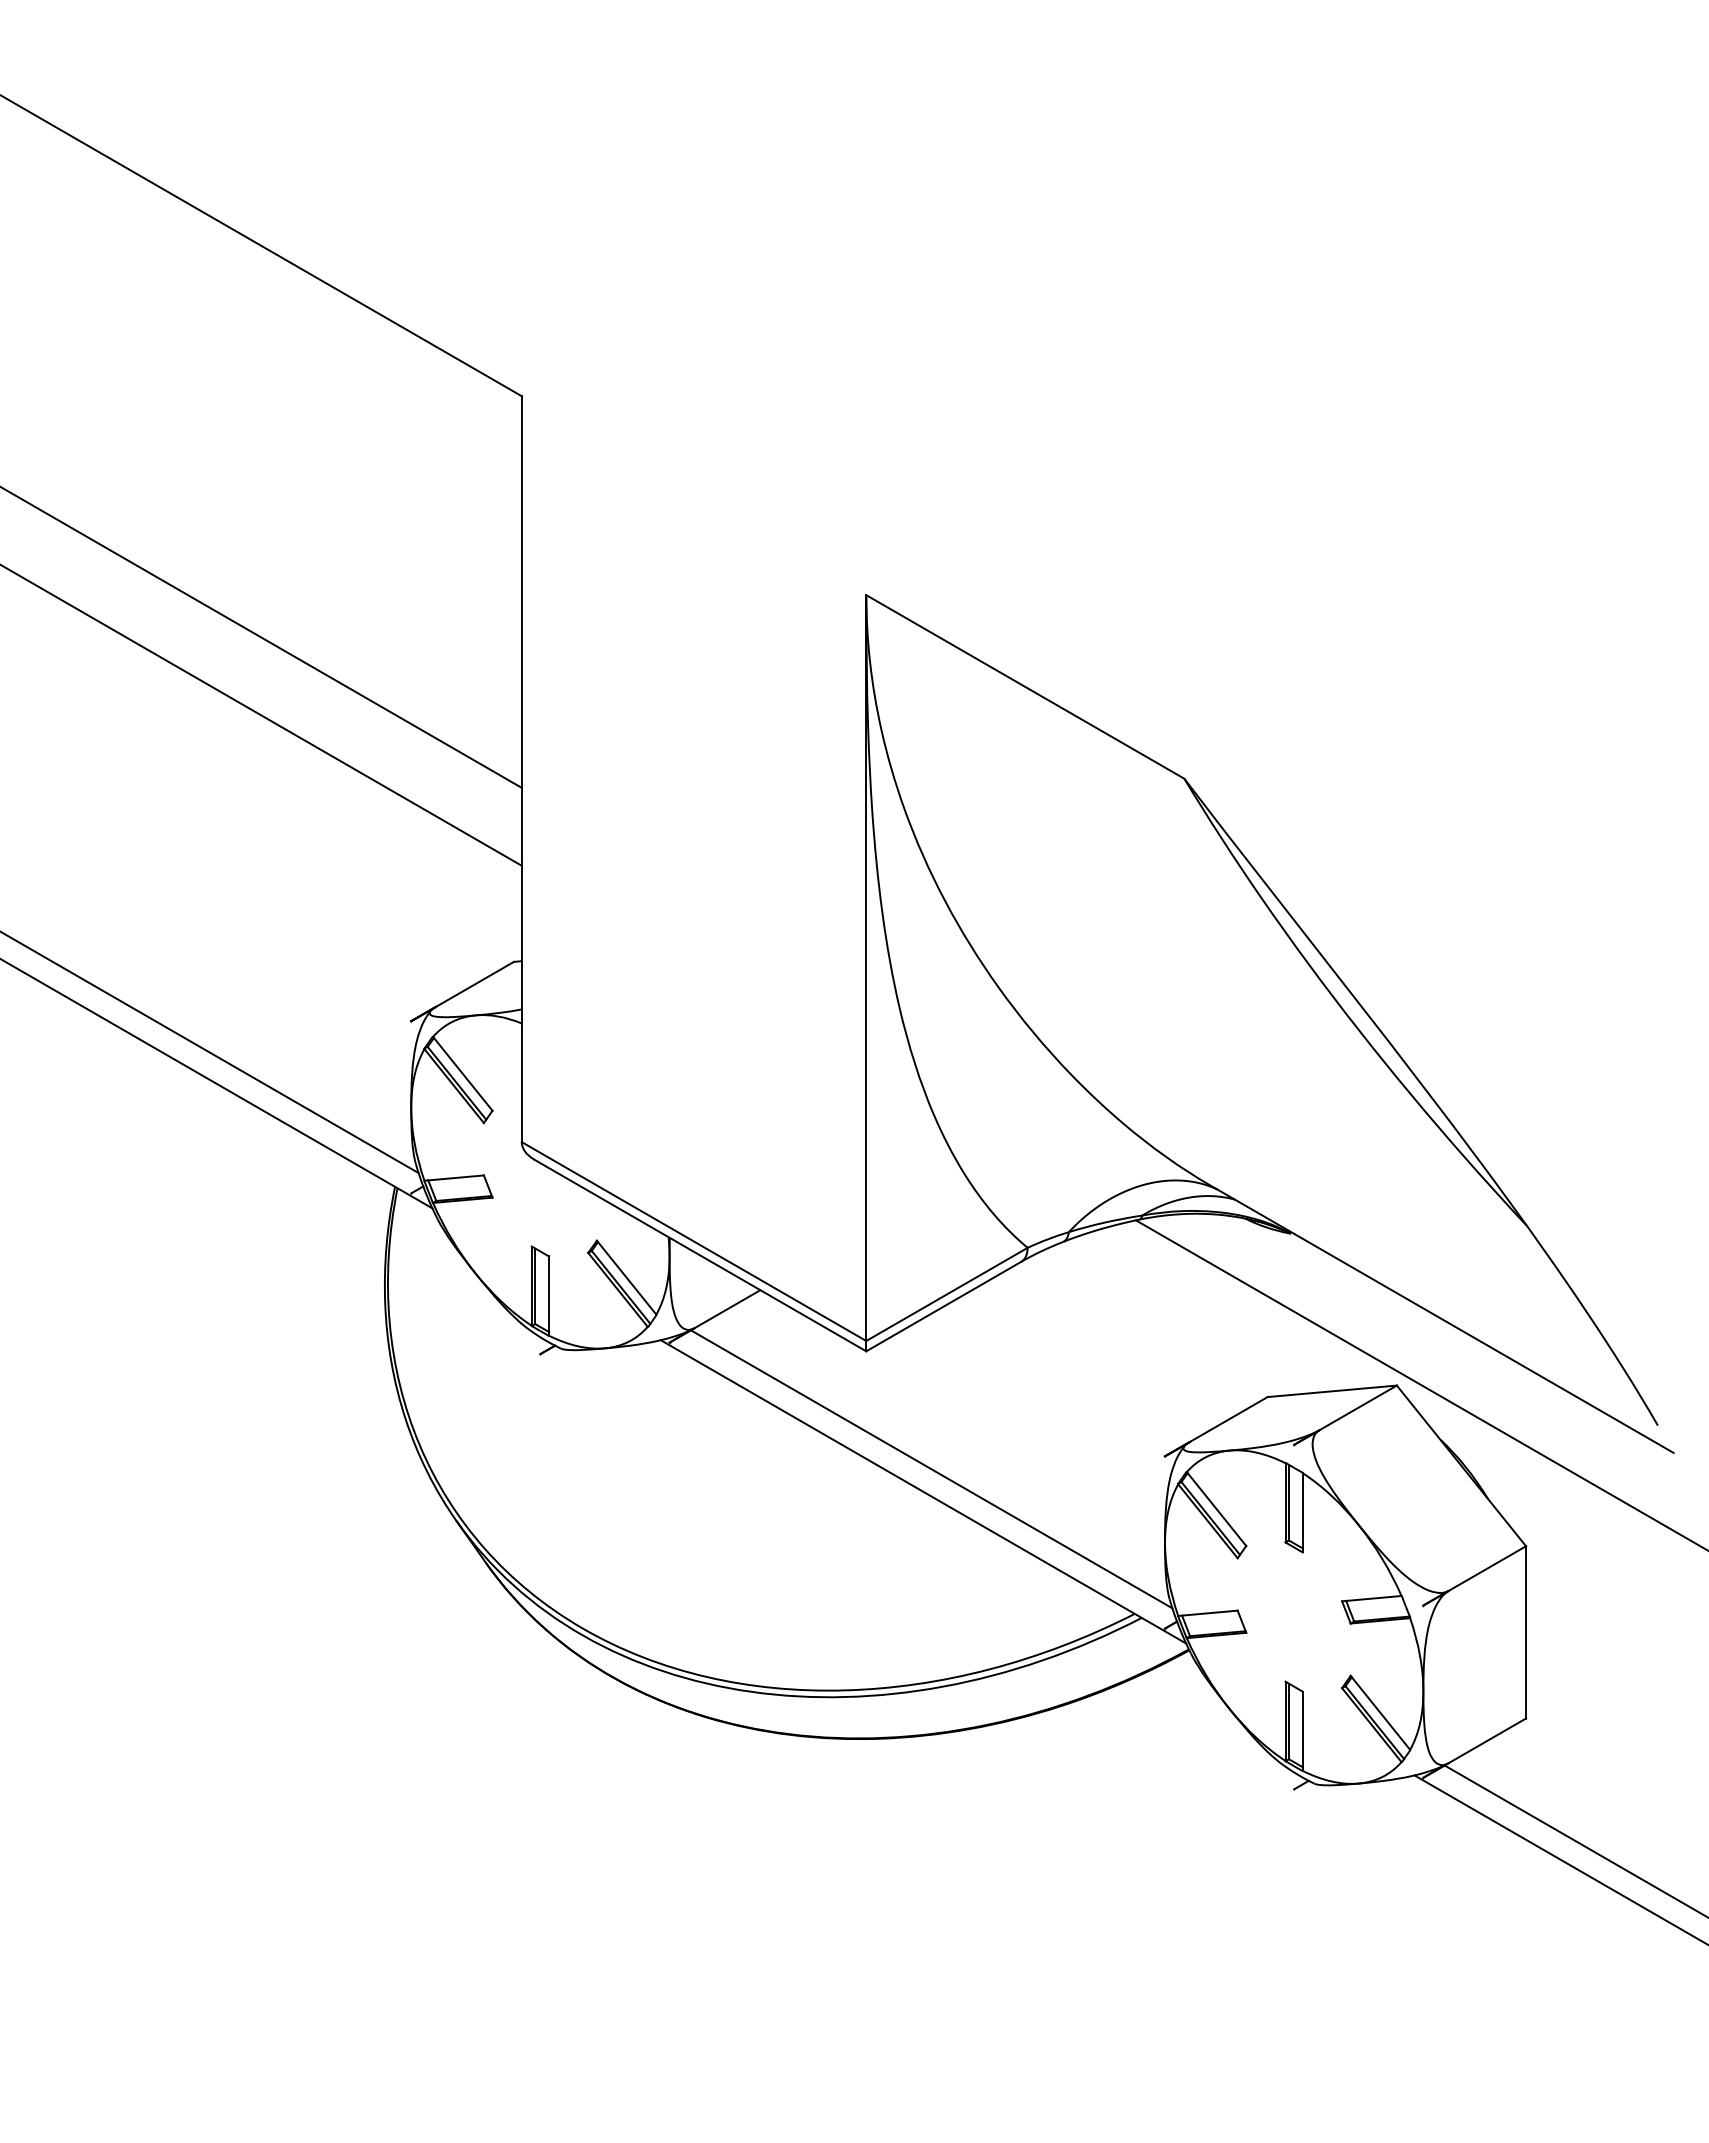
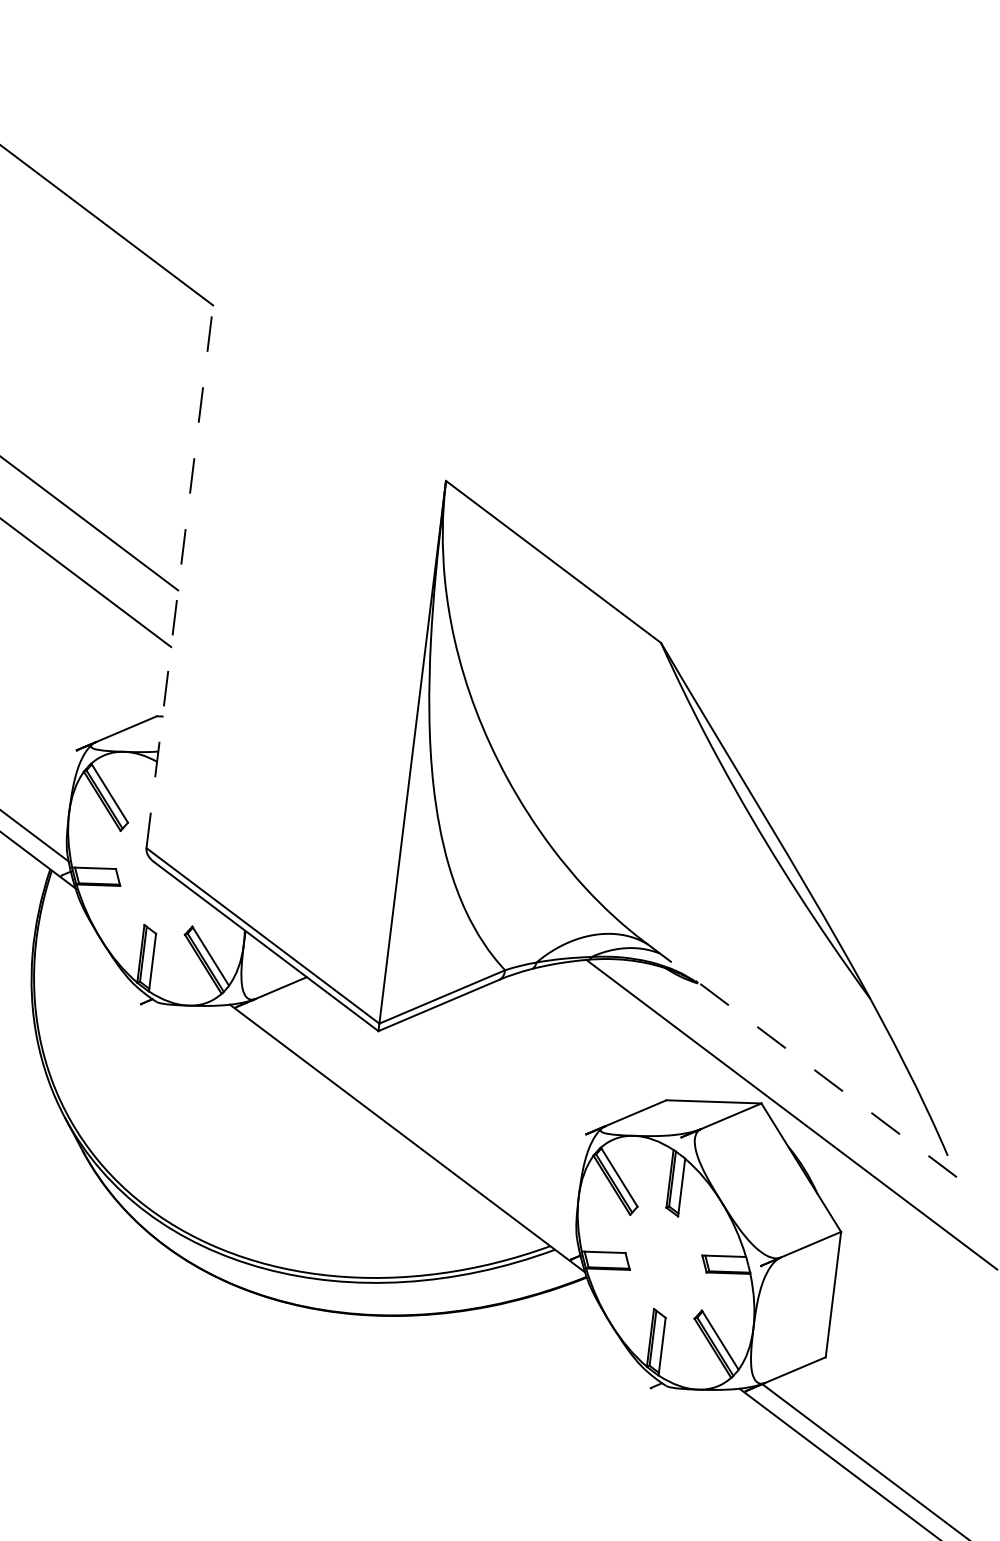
line: (521, 769) -> (179, 576), solid -> dashed
line: (1441, 1319) -> (799, 1059), solid -> dashed
line: (931, 1469) -> (415, 1122), removed

